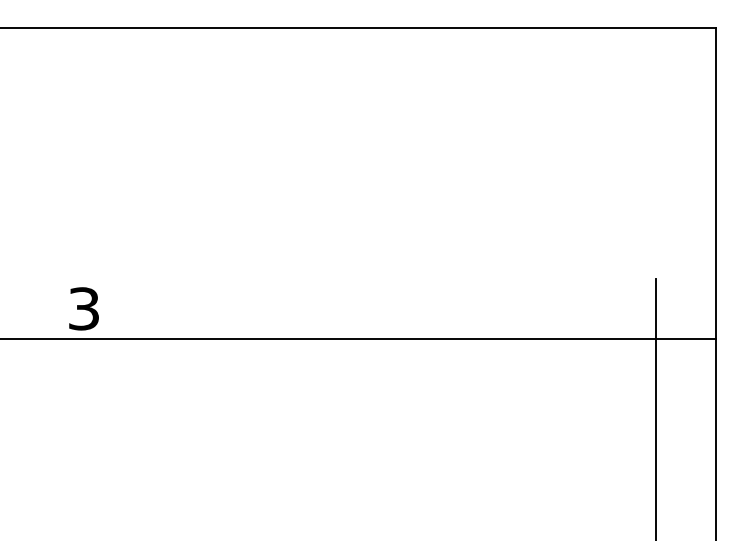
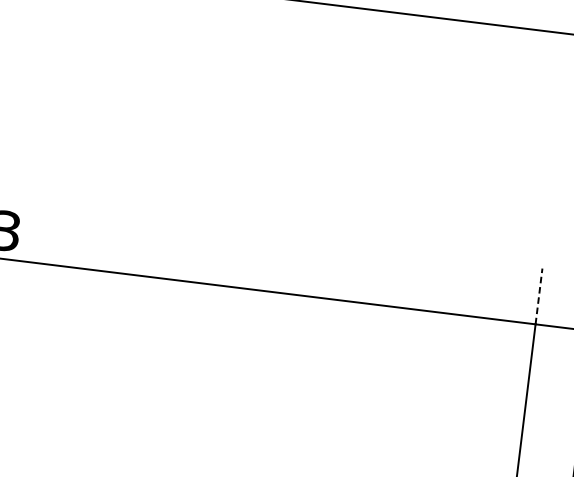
line: (656, 308) -> (539, 296), solid -> dashed

